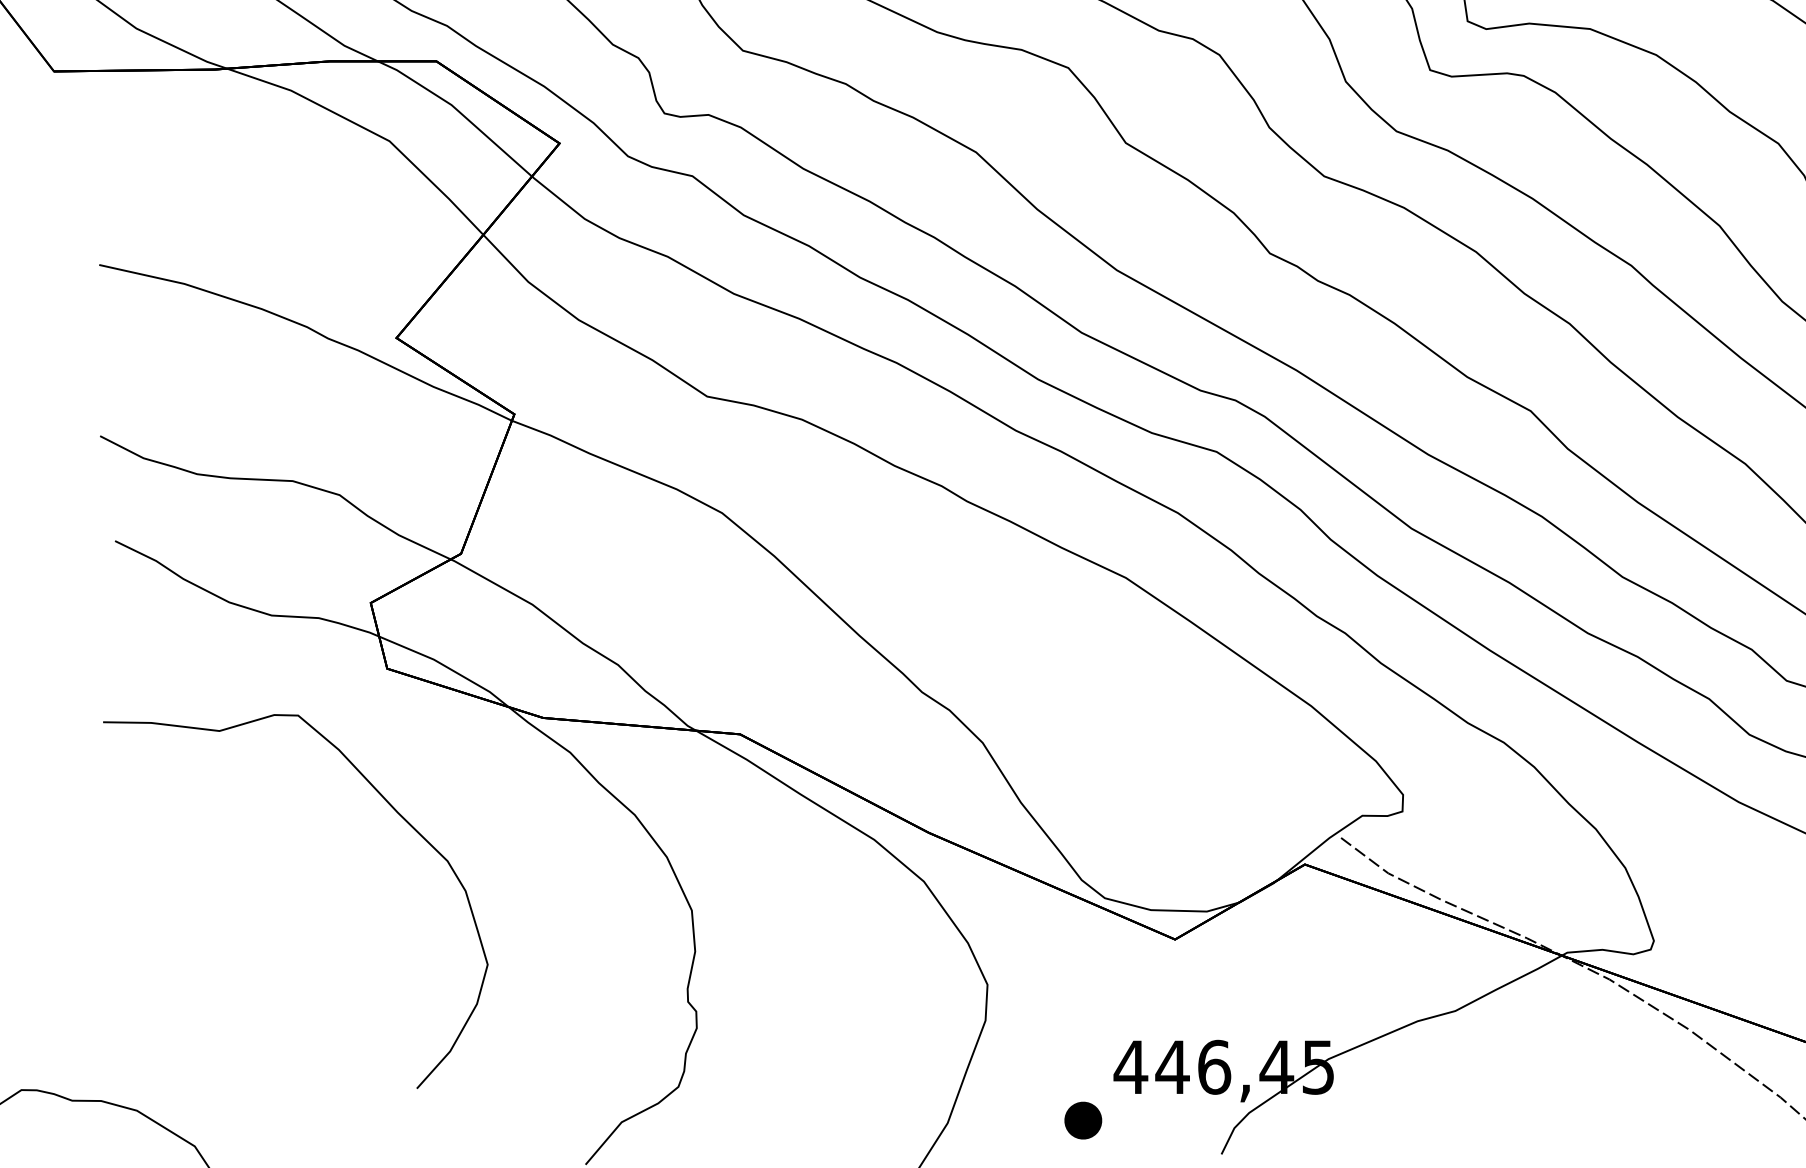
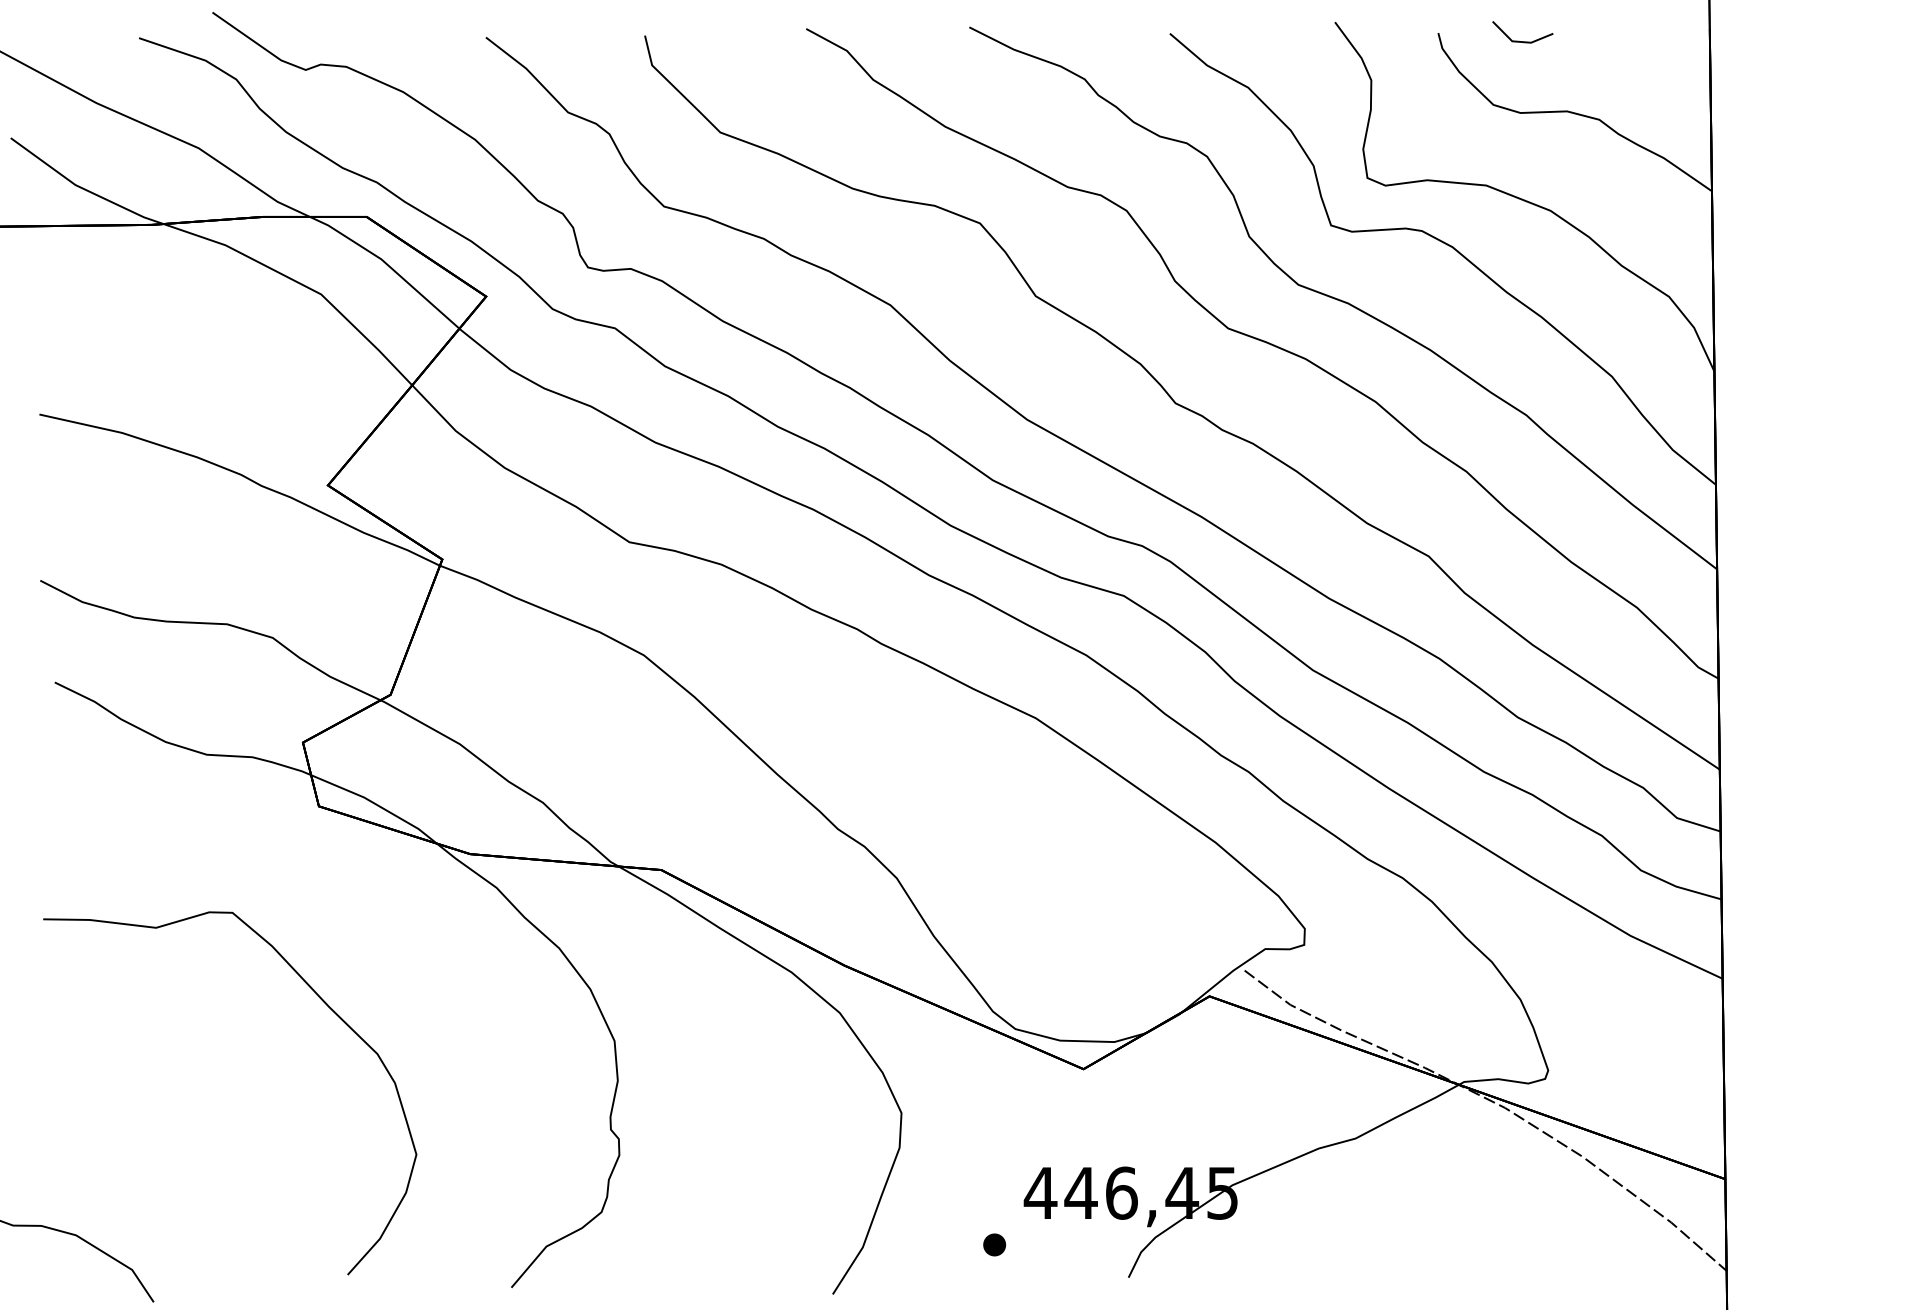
curve: (390, 806) -> (322, 1001), moved
part: (1083, 1120) -> (994, 1244), size x0.62

